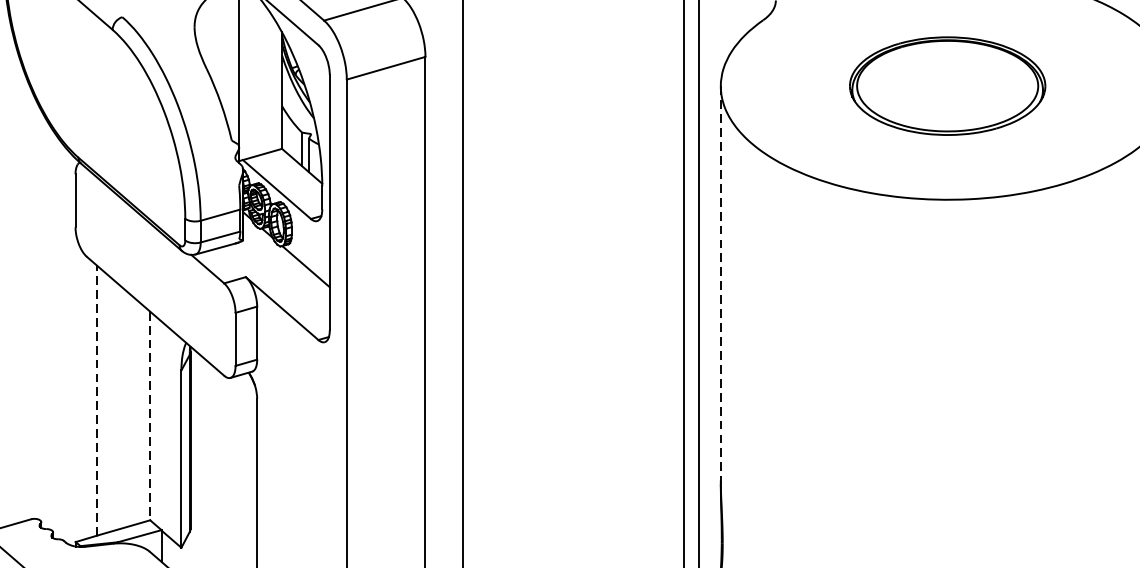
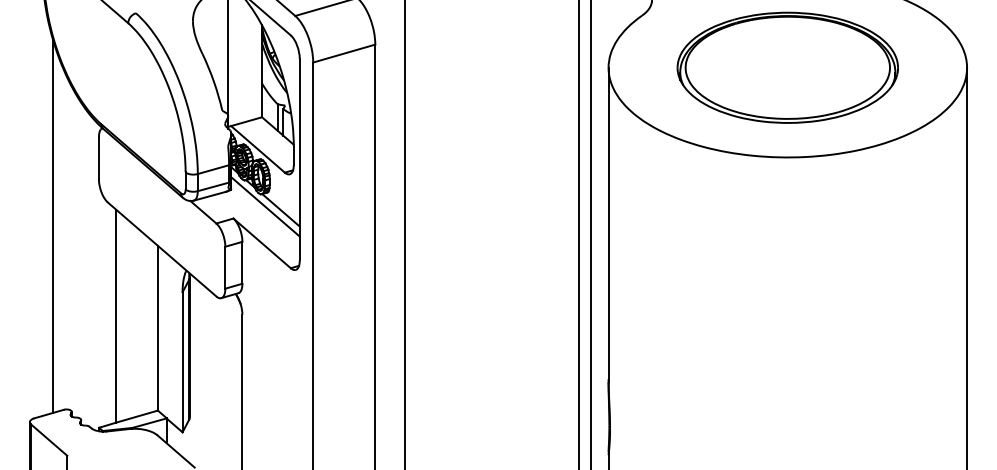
part: (947, 85) -> (787, 67), size x1.43
line: (286, 261) -> (265, 206), added
line: (720, 285) -> (608, 225), dashed -> solid
line: (17, 287) -> (53, 226), added
line: (97, 401) -> (116, 316), dashed -> solid
line: (149, 416) -> (157, 328), dashed -> solid

